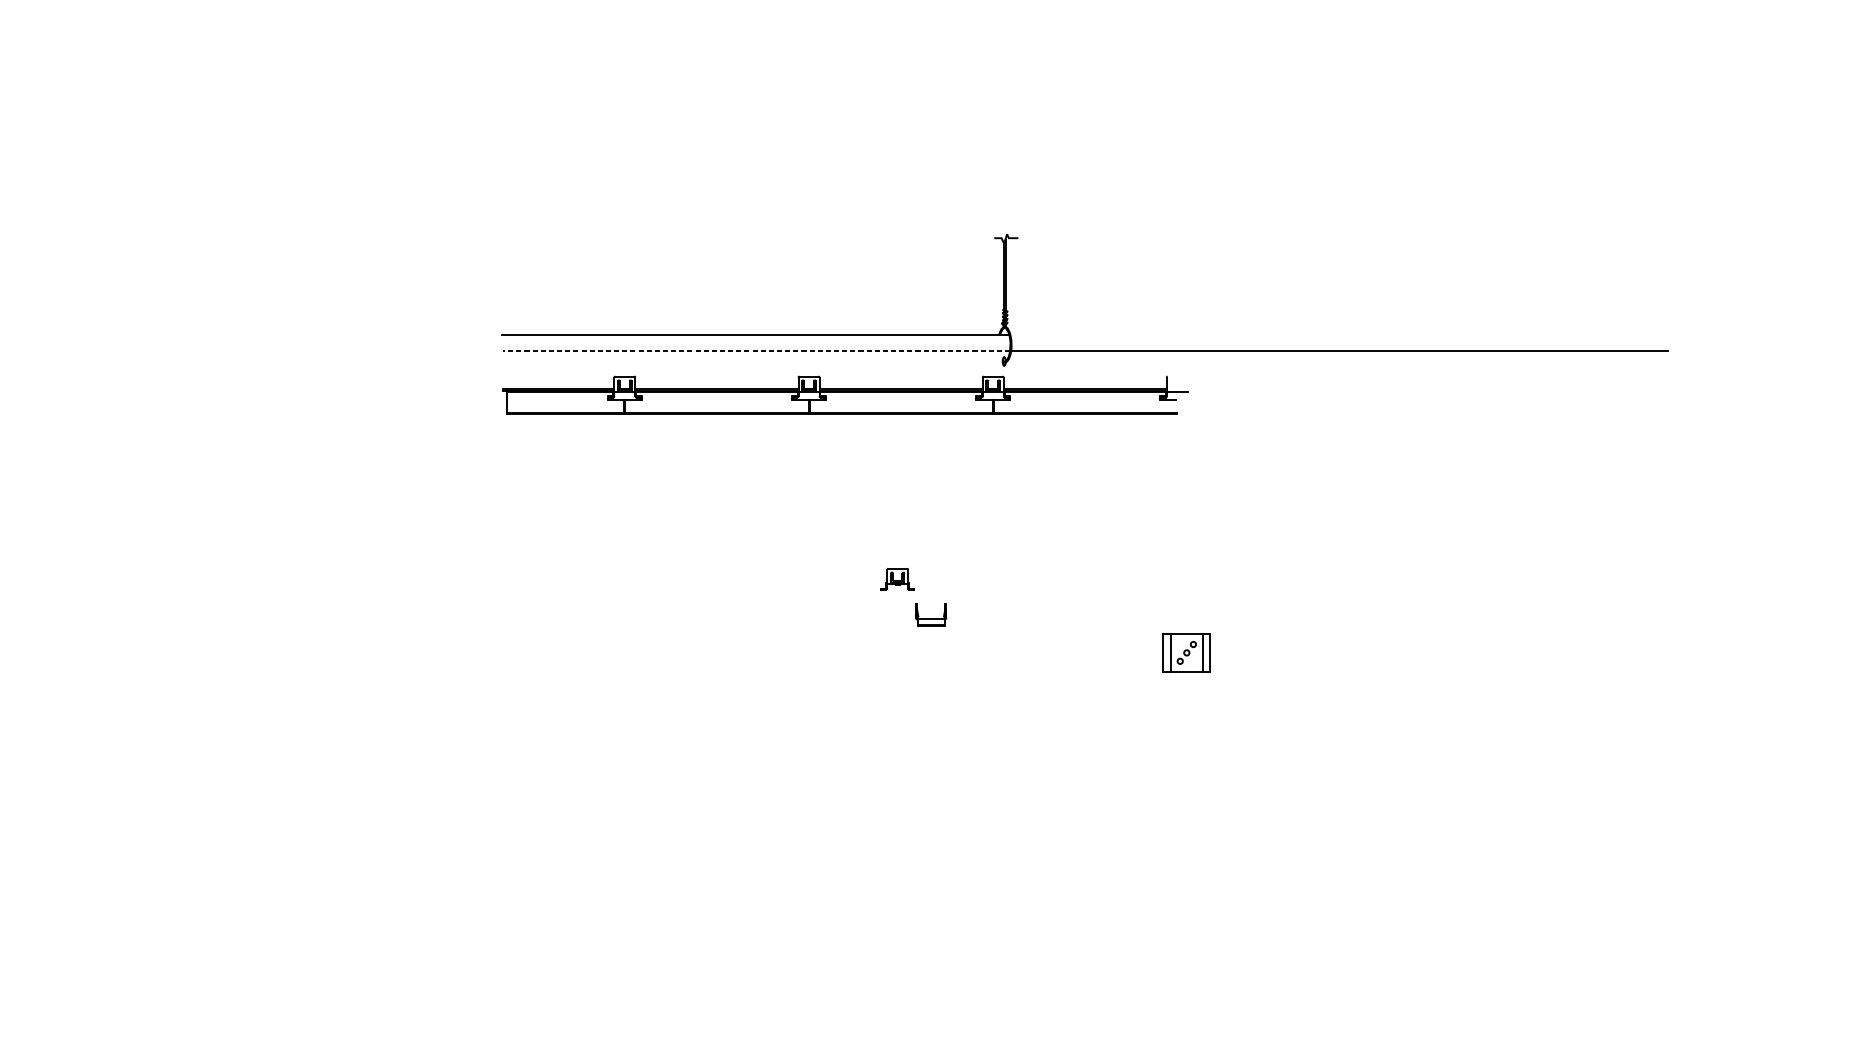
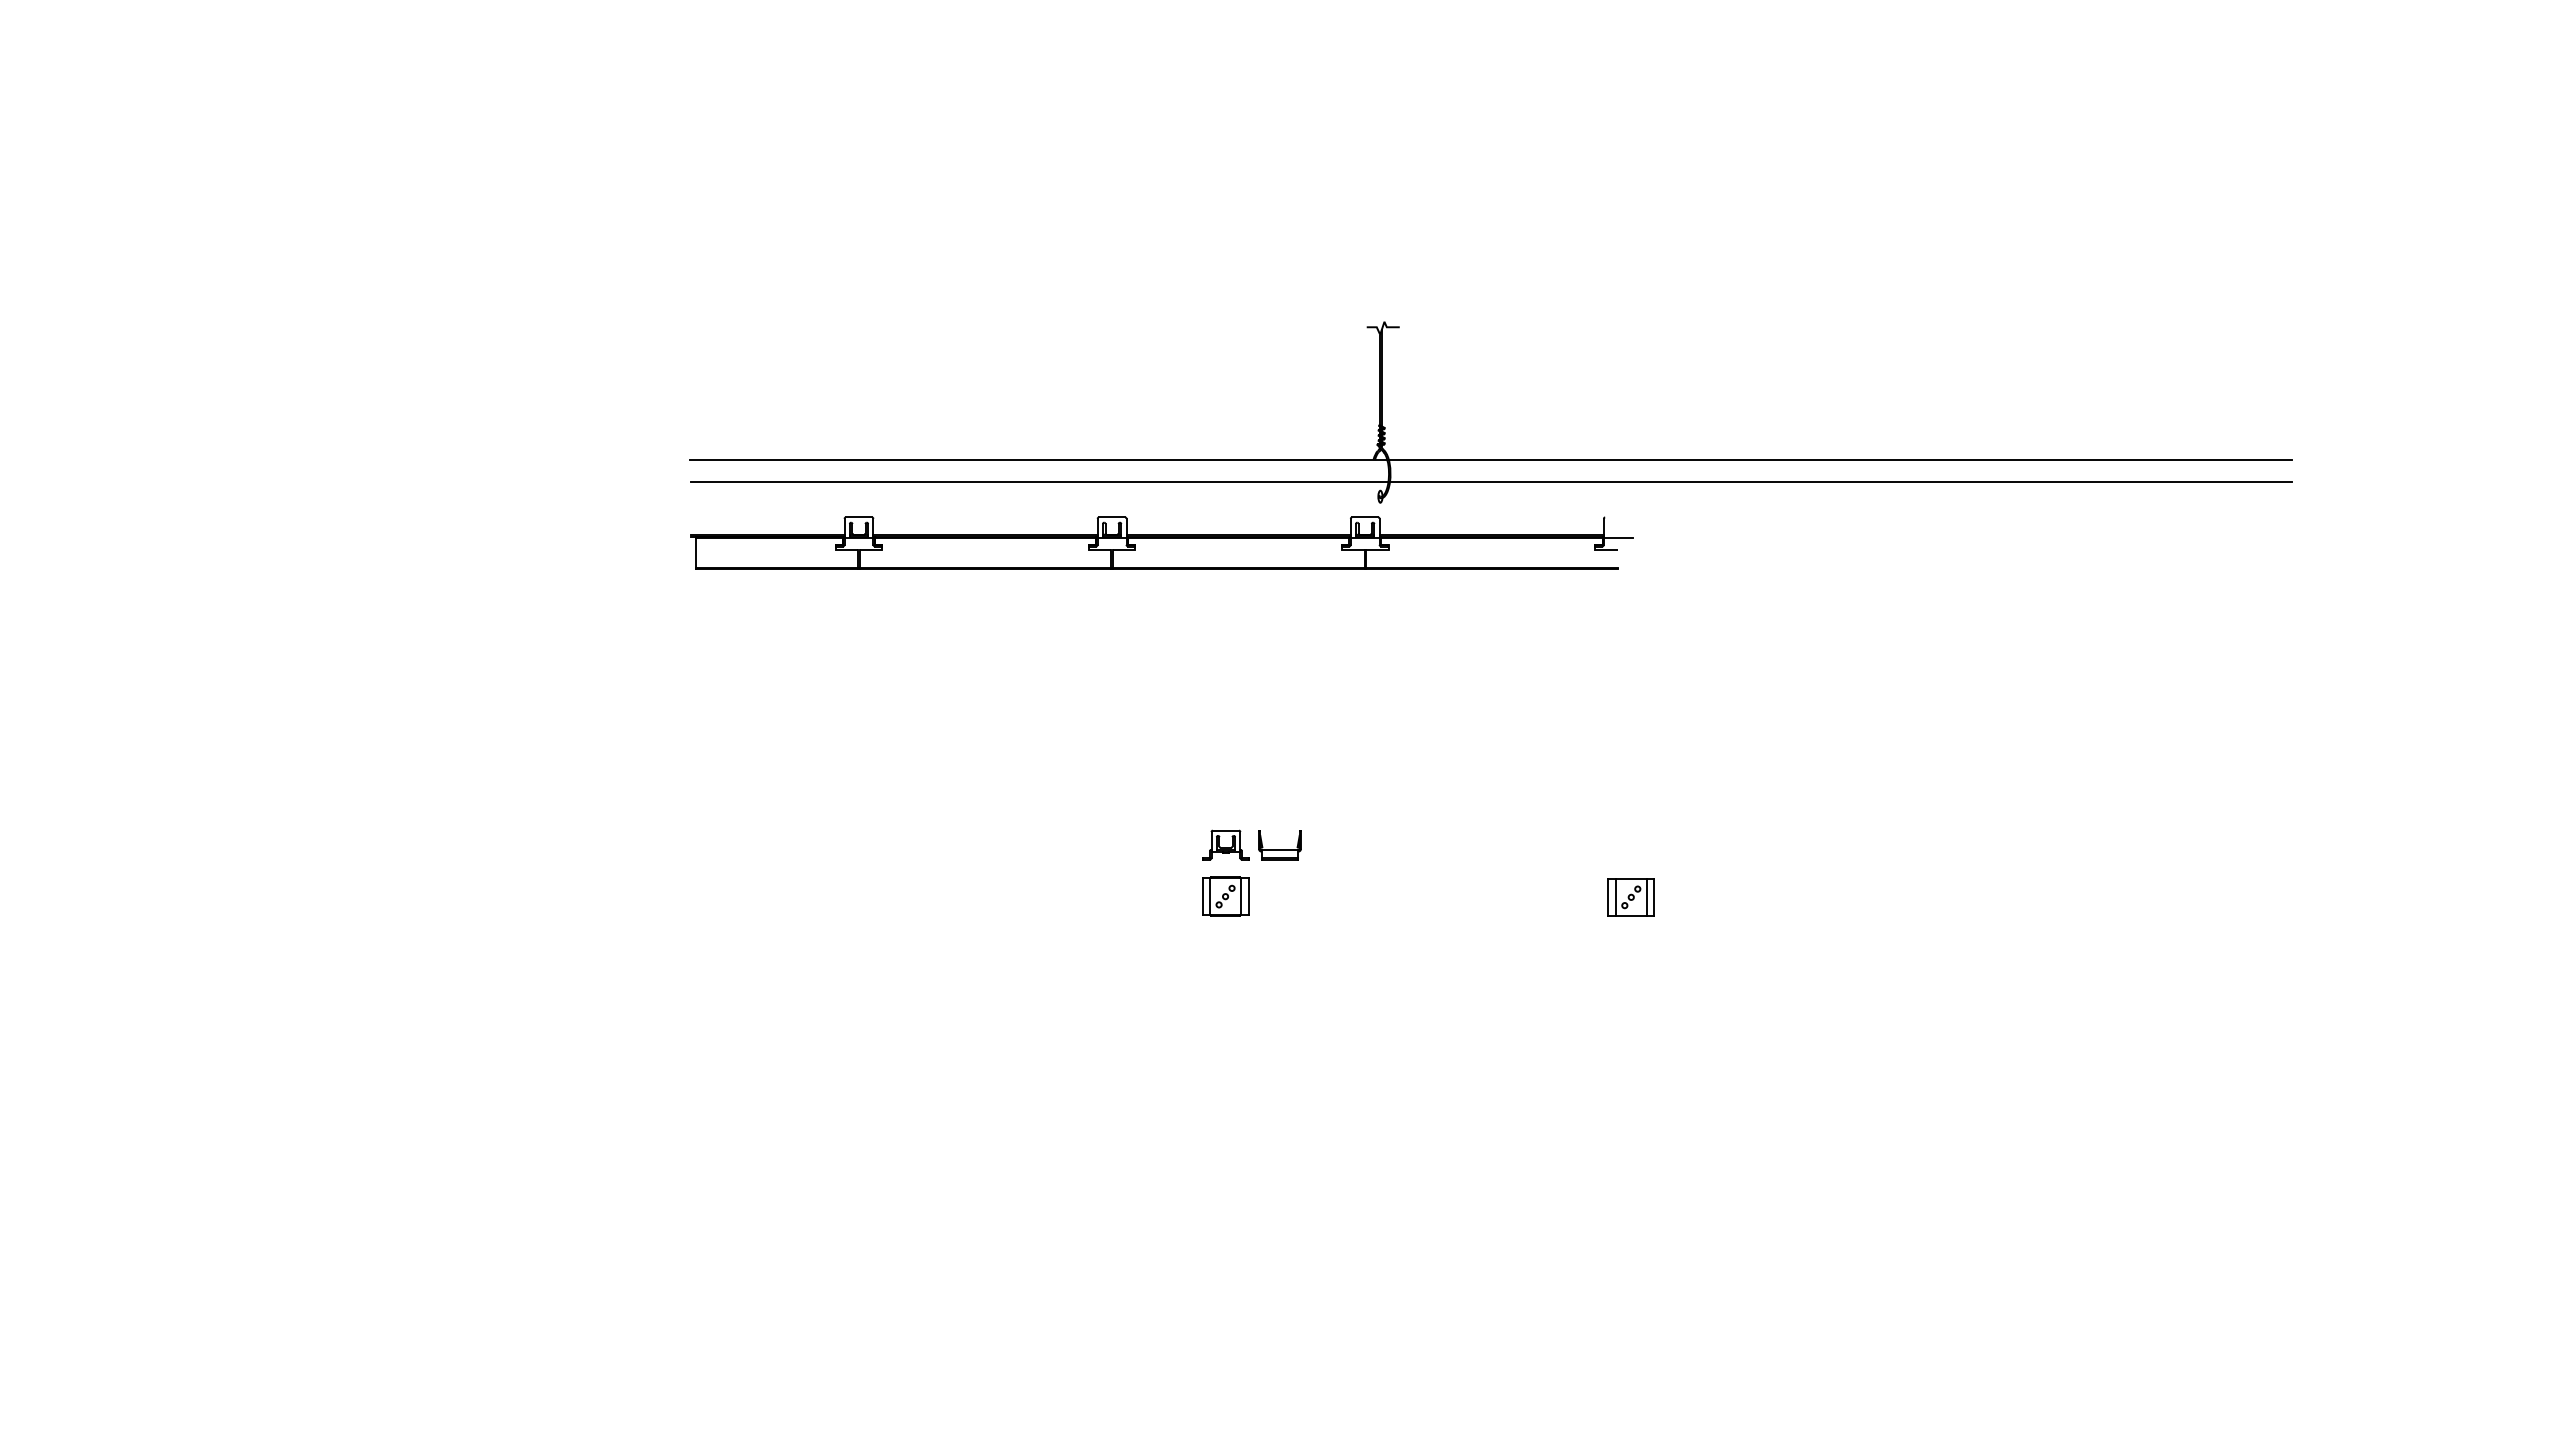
line: (1338, 334) -> (1840, 459), added
line: (756, 350) -> (1039, 481), dashed -> solid
part: (897, 578) -> (1225, 844), moved
part: (891, 652) -> (1225, 896), added
part: (1186, 653) -> (1630, 897), size x0.71

